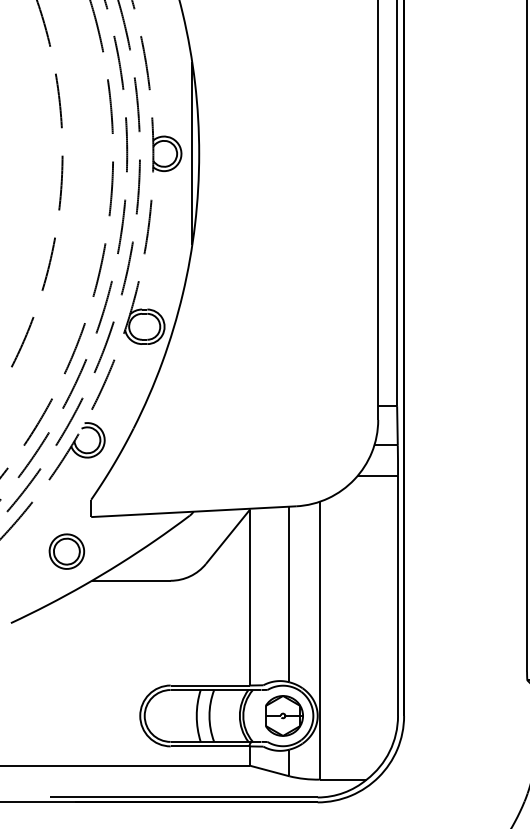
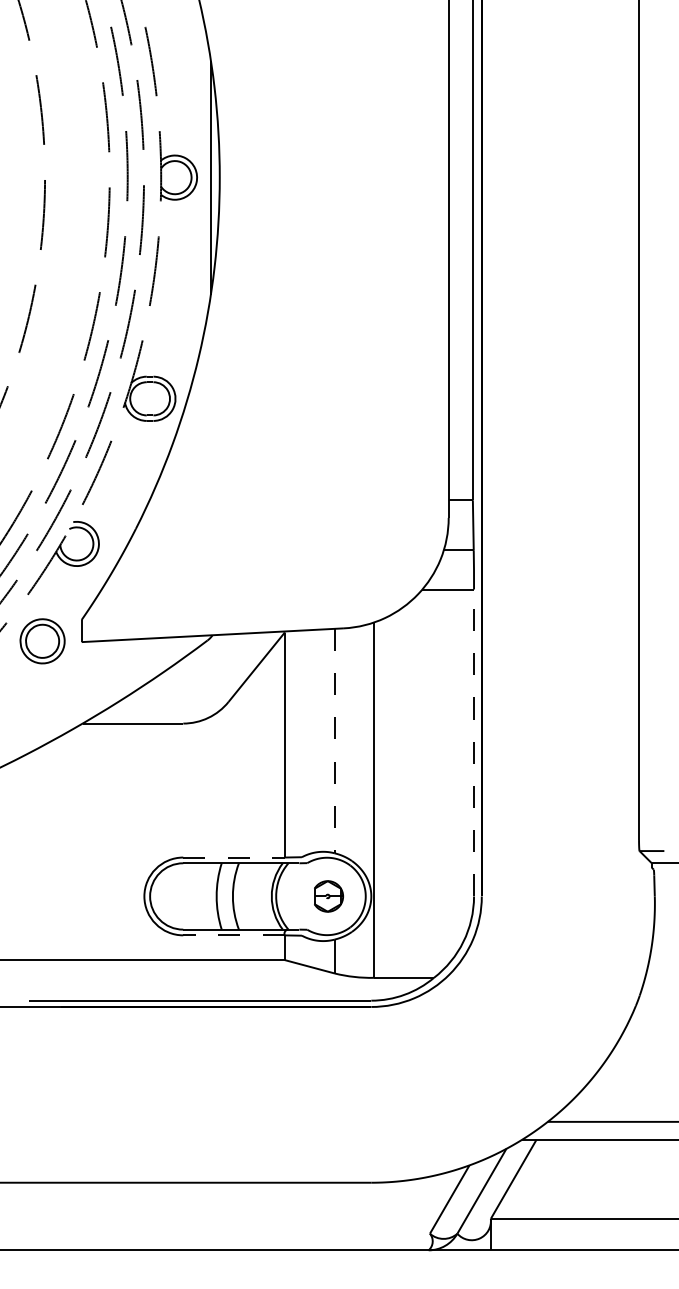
part: (66, 551) -> (42, 641), moved
line: (288, 594) -> (334, 741), solid -> dashed
line: (398, 595) -> (474, 742), solid -> dashed
line: (210, 685) -> (234, 857), solid -> dashed
part: (284, 716) -> (328, 896), size x0.6
line: (210, 746) -> (234, 935), solid -> dashed

